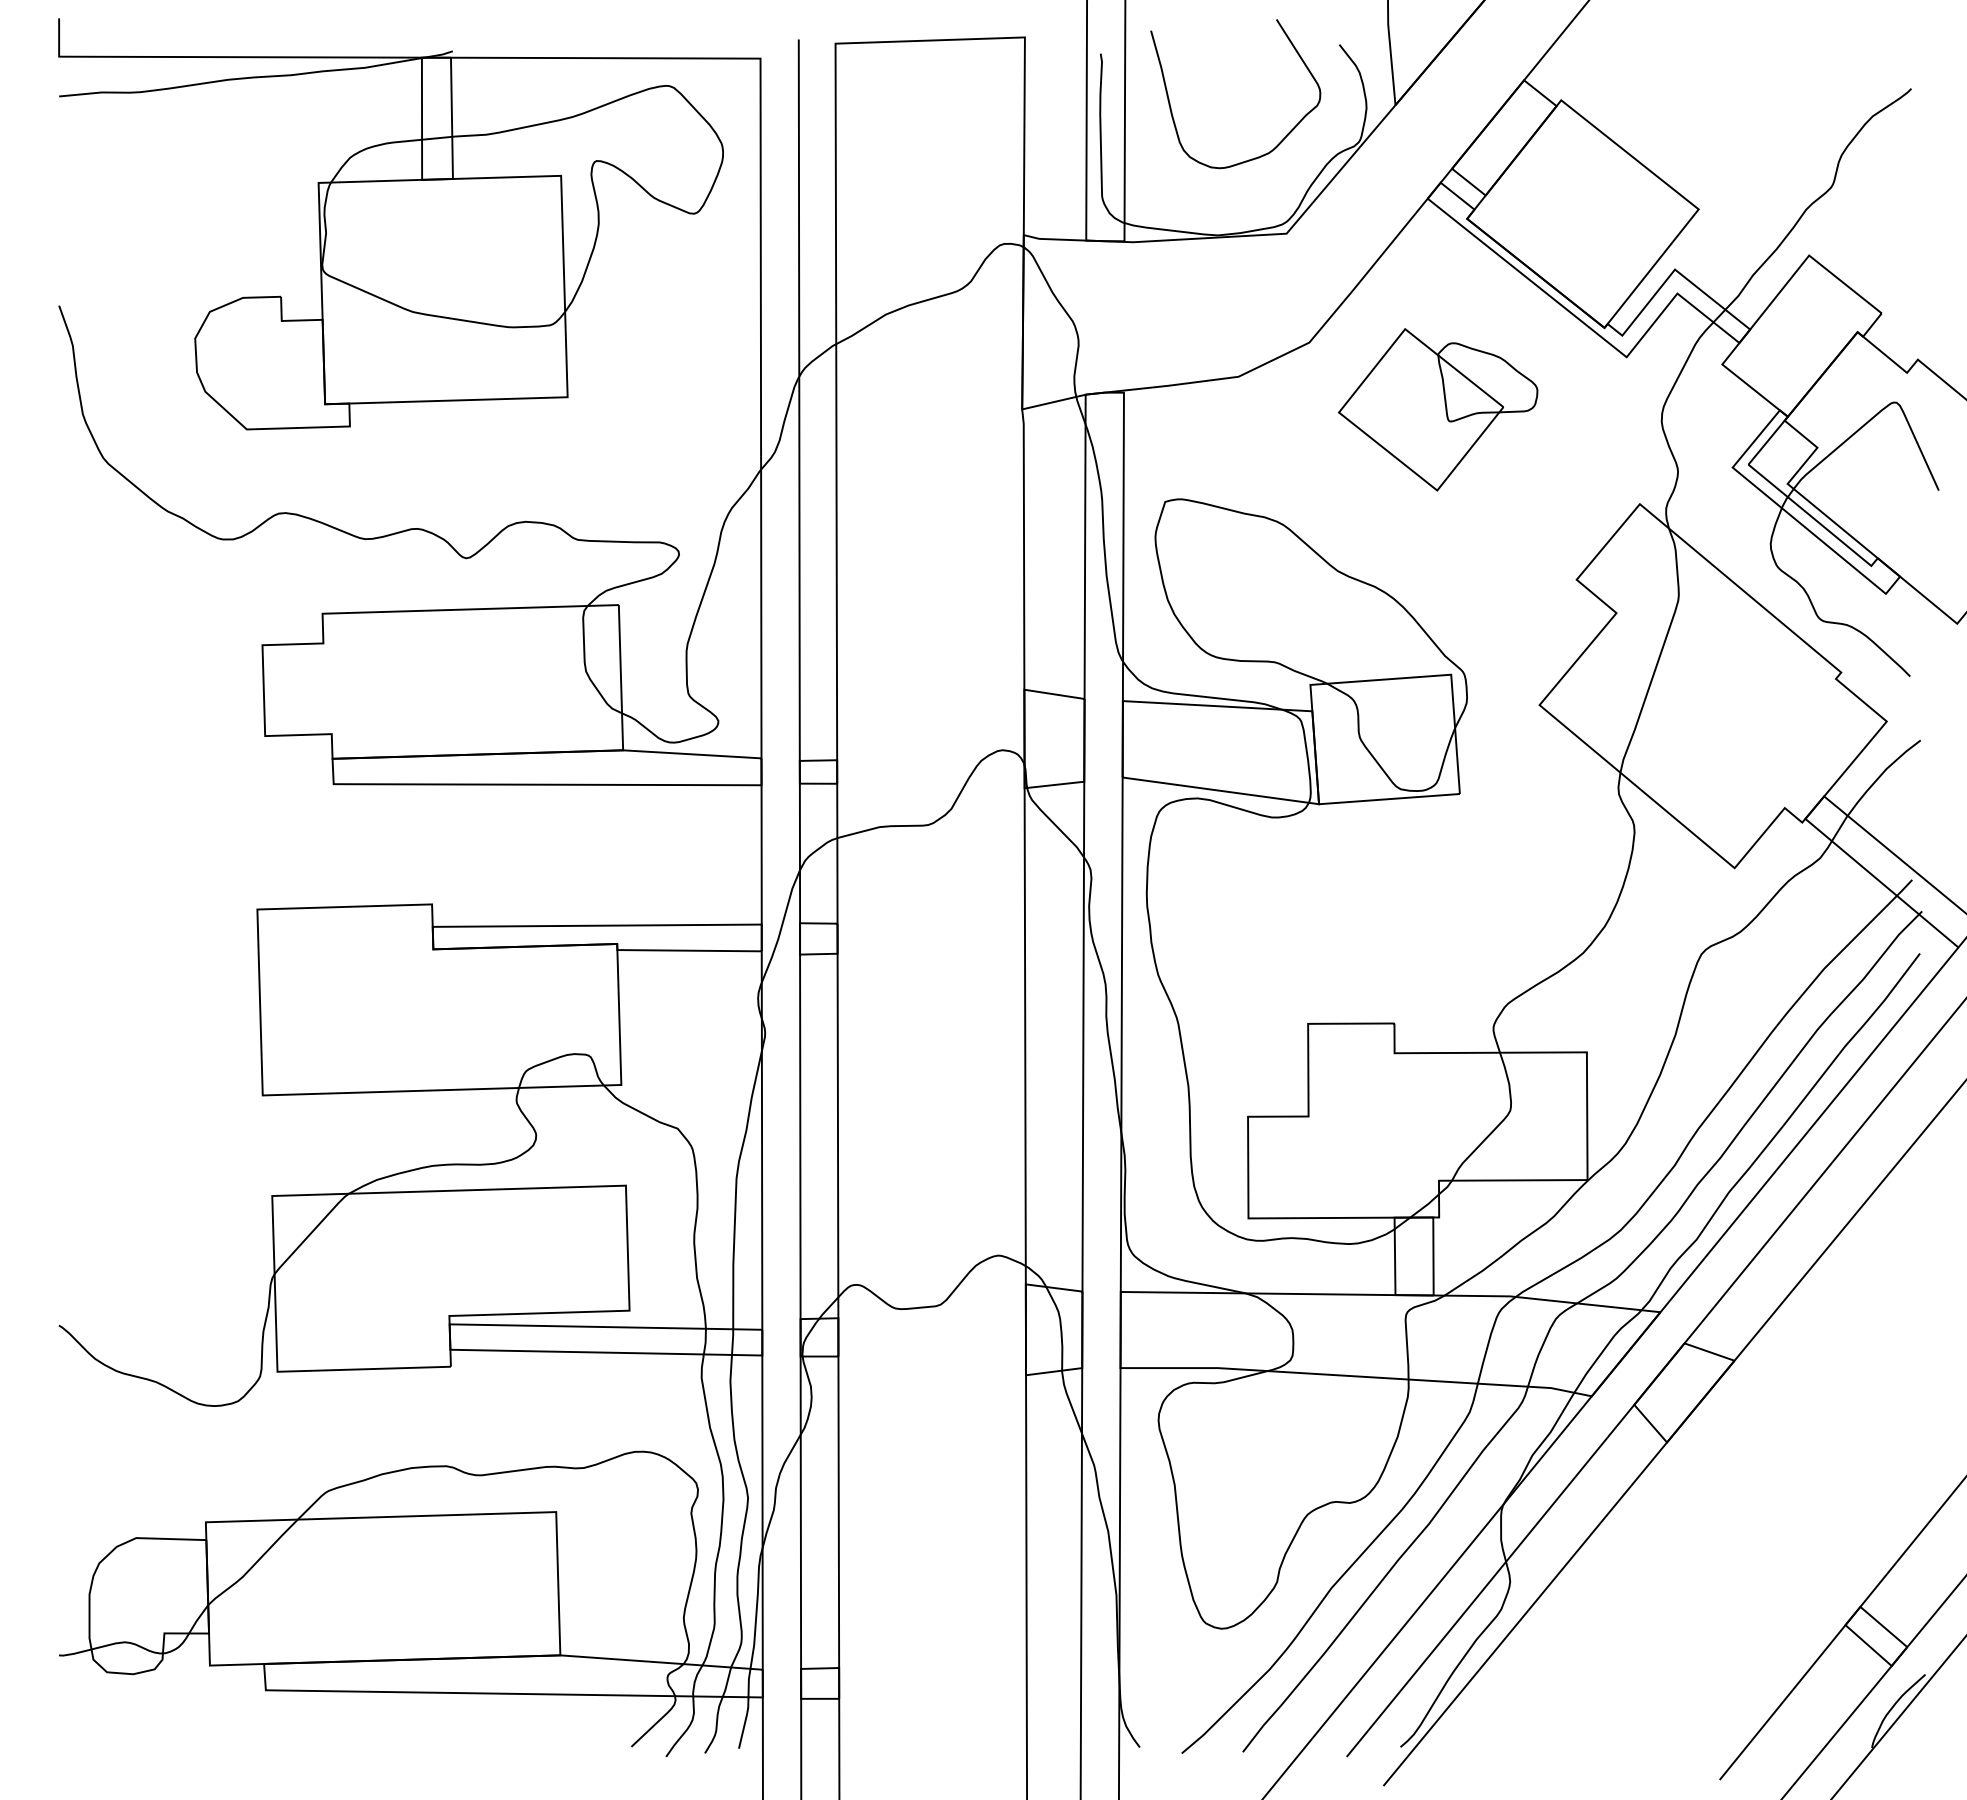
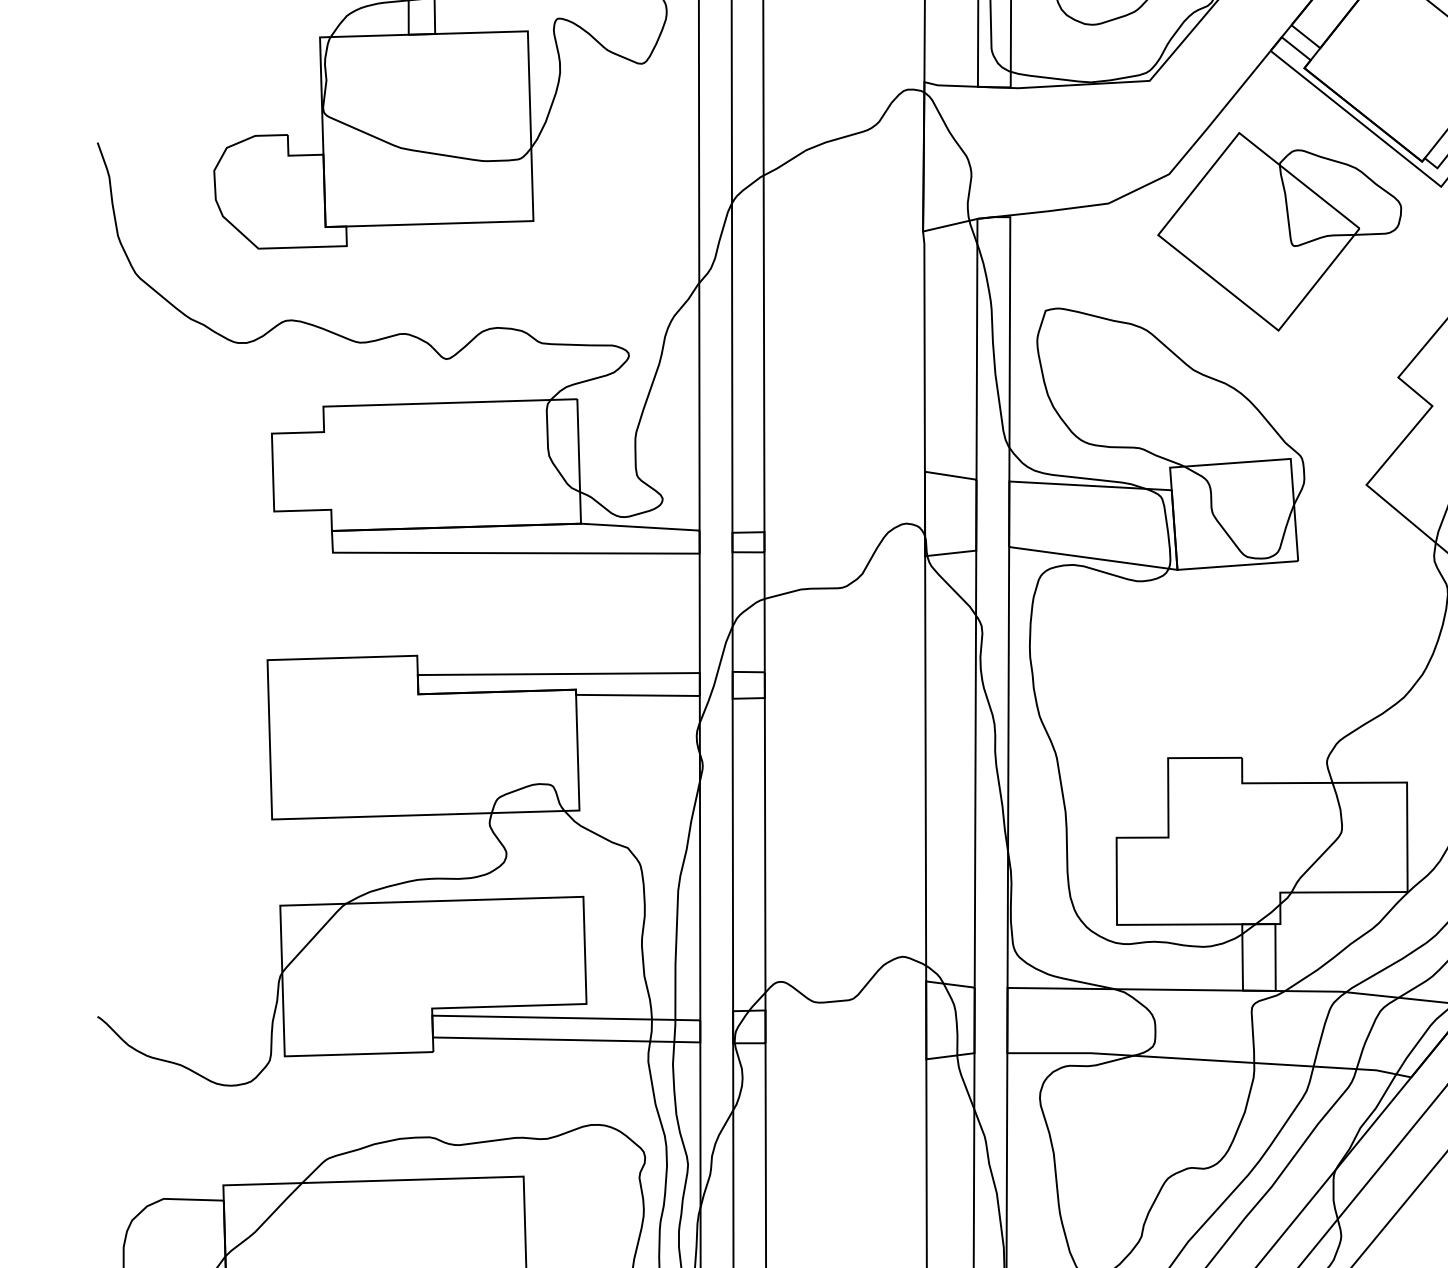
part: (1437, 409) -> (1279, 231), size x1.43

